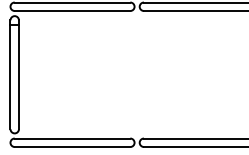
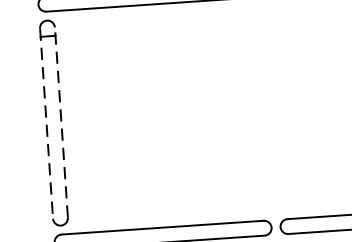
line: (18, 74) -> (60, 122), solid -> dashed
line: (10, 75) -> (46, 124), solid -> dashed

